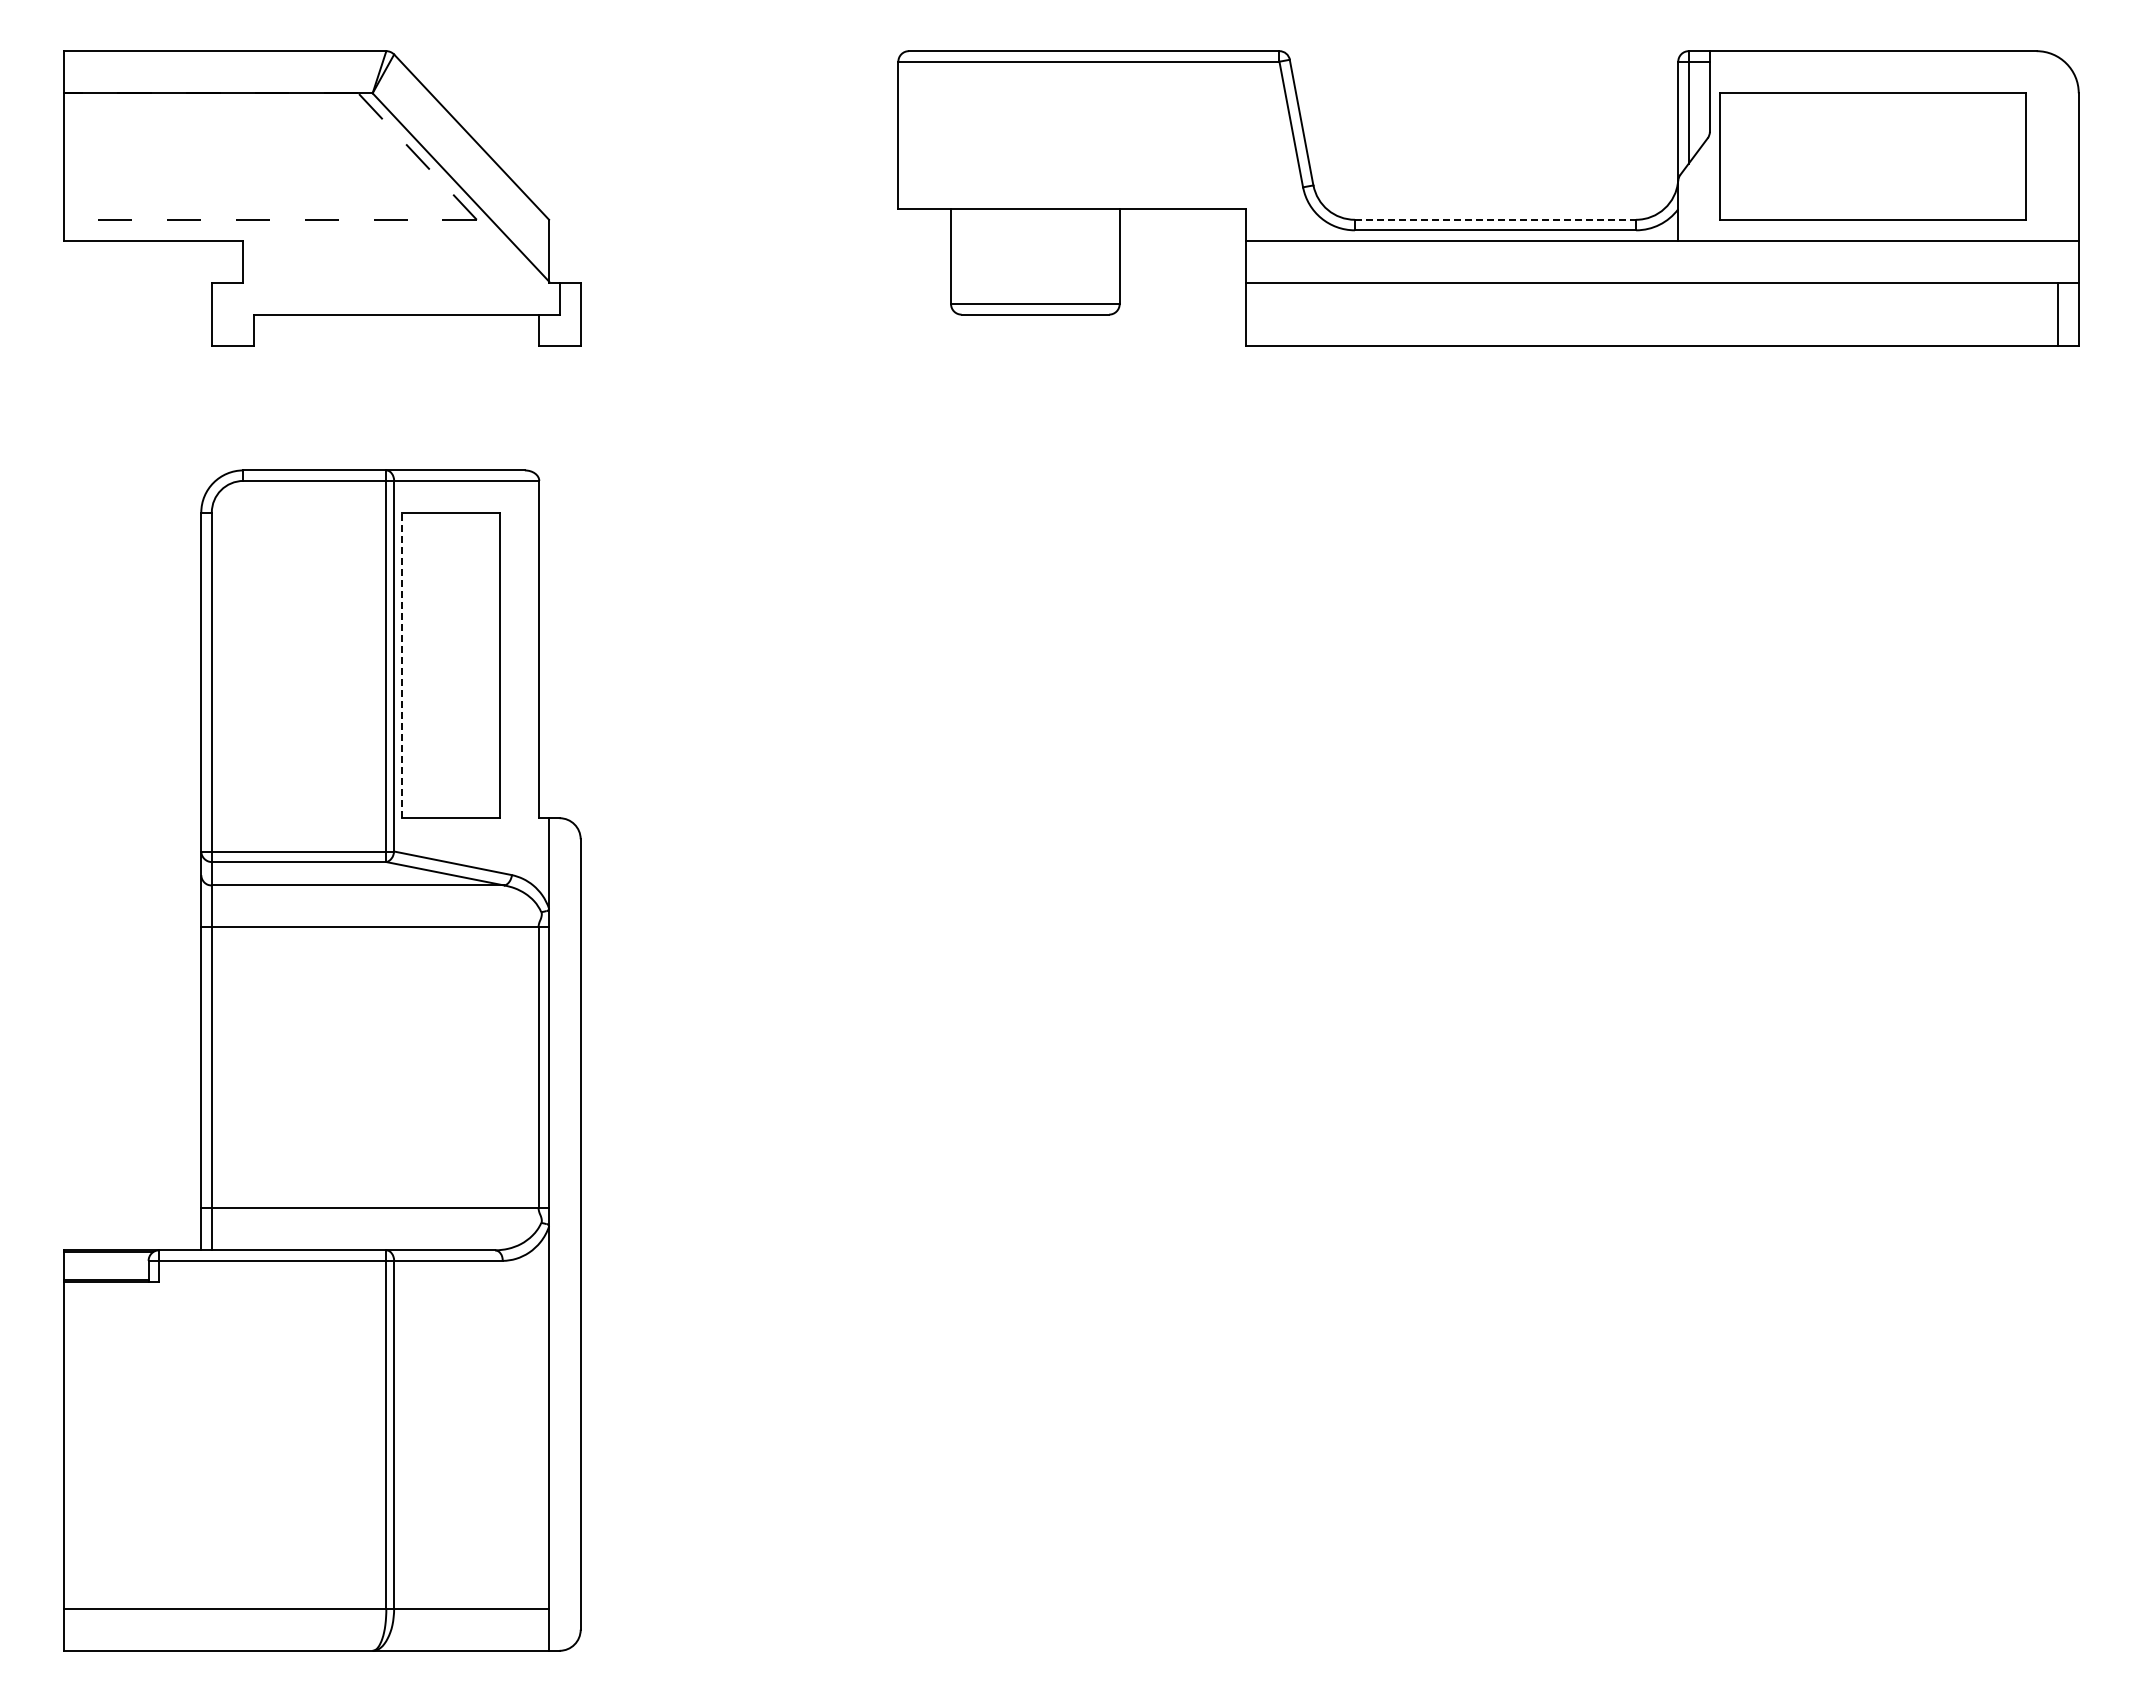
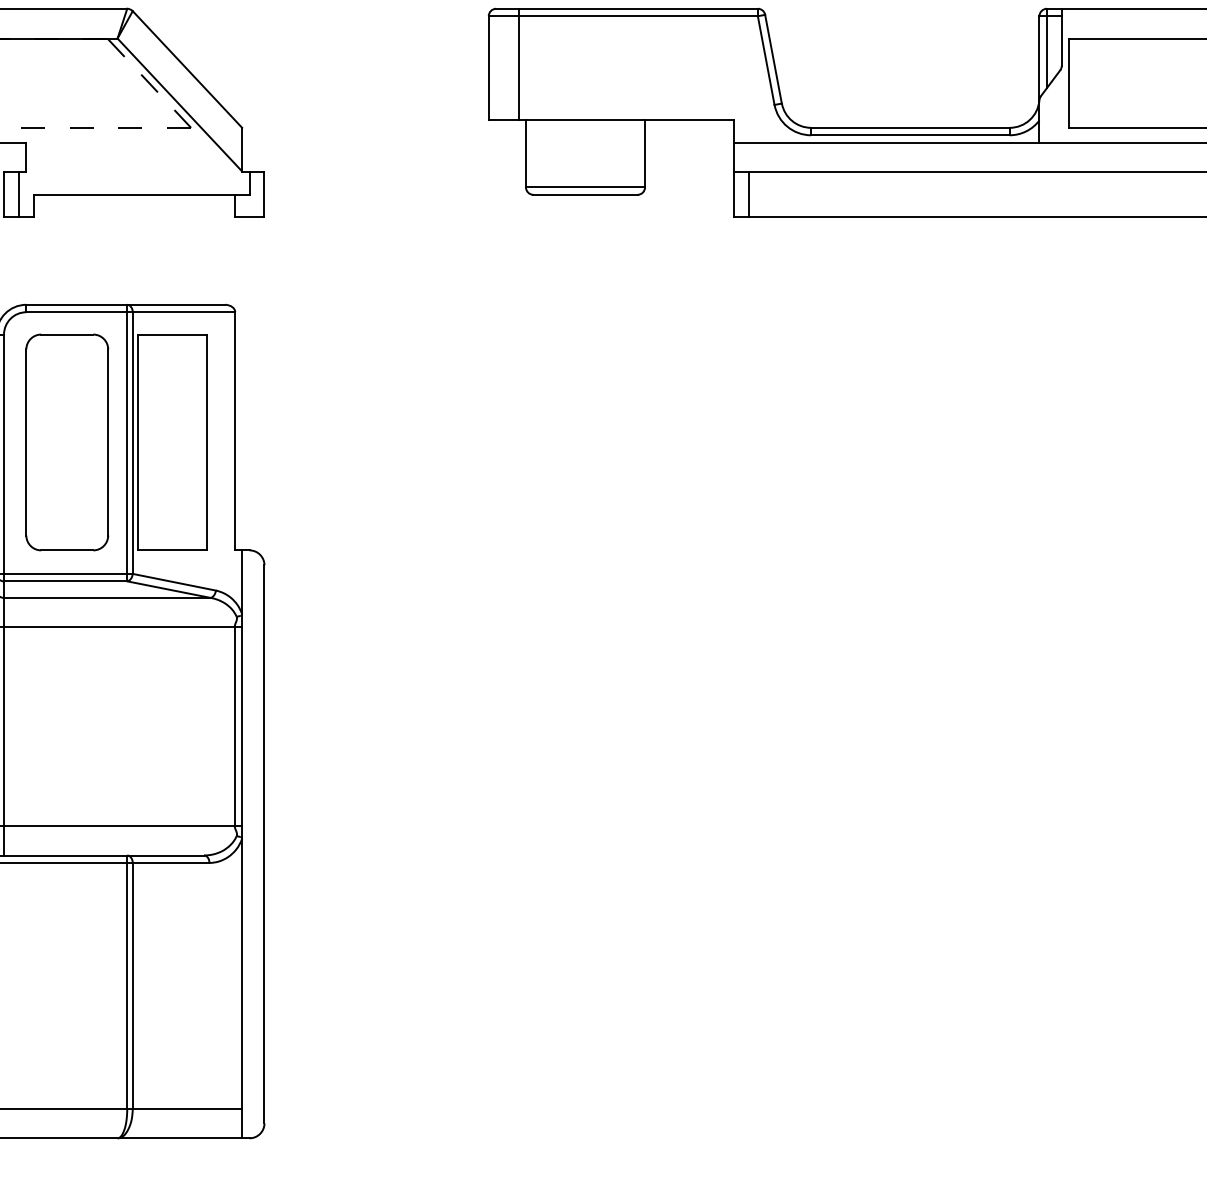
line: (940, 130) -> (518, 64), added
line: (1495, 219) -> (910, 127), dashed -> solid
line: (232, 314) -> (18, 194), added
line: (1267, 314) -> (749, 194), added
part: (301, 665) -> (67, 442), added
line: (401, 665) -> (137, 442), dashed -> solid

